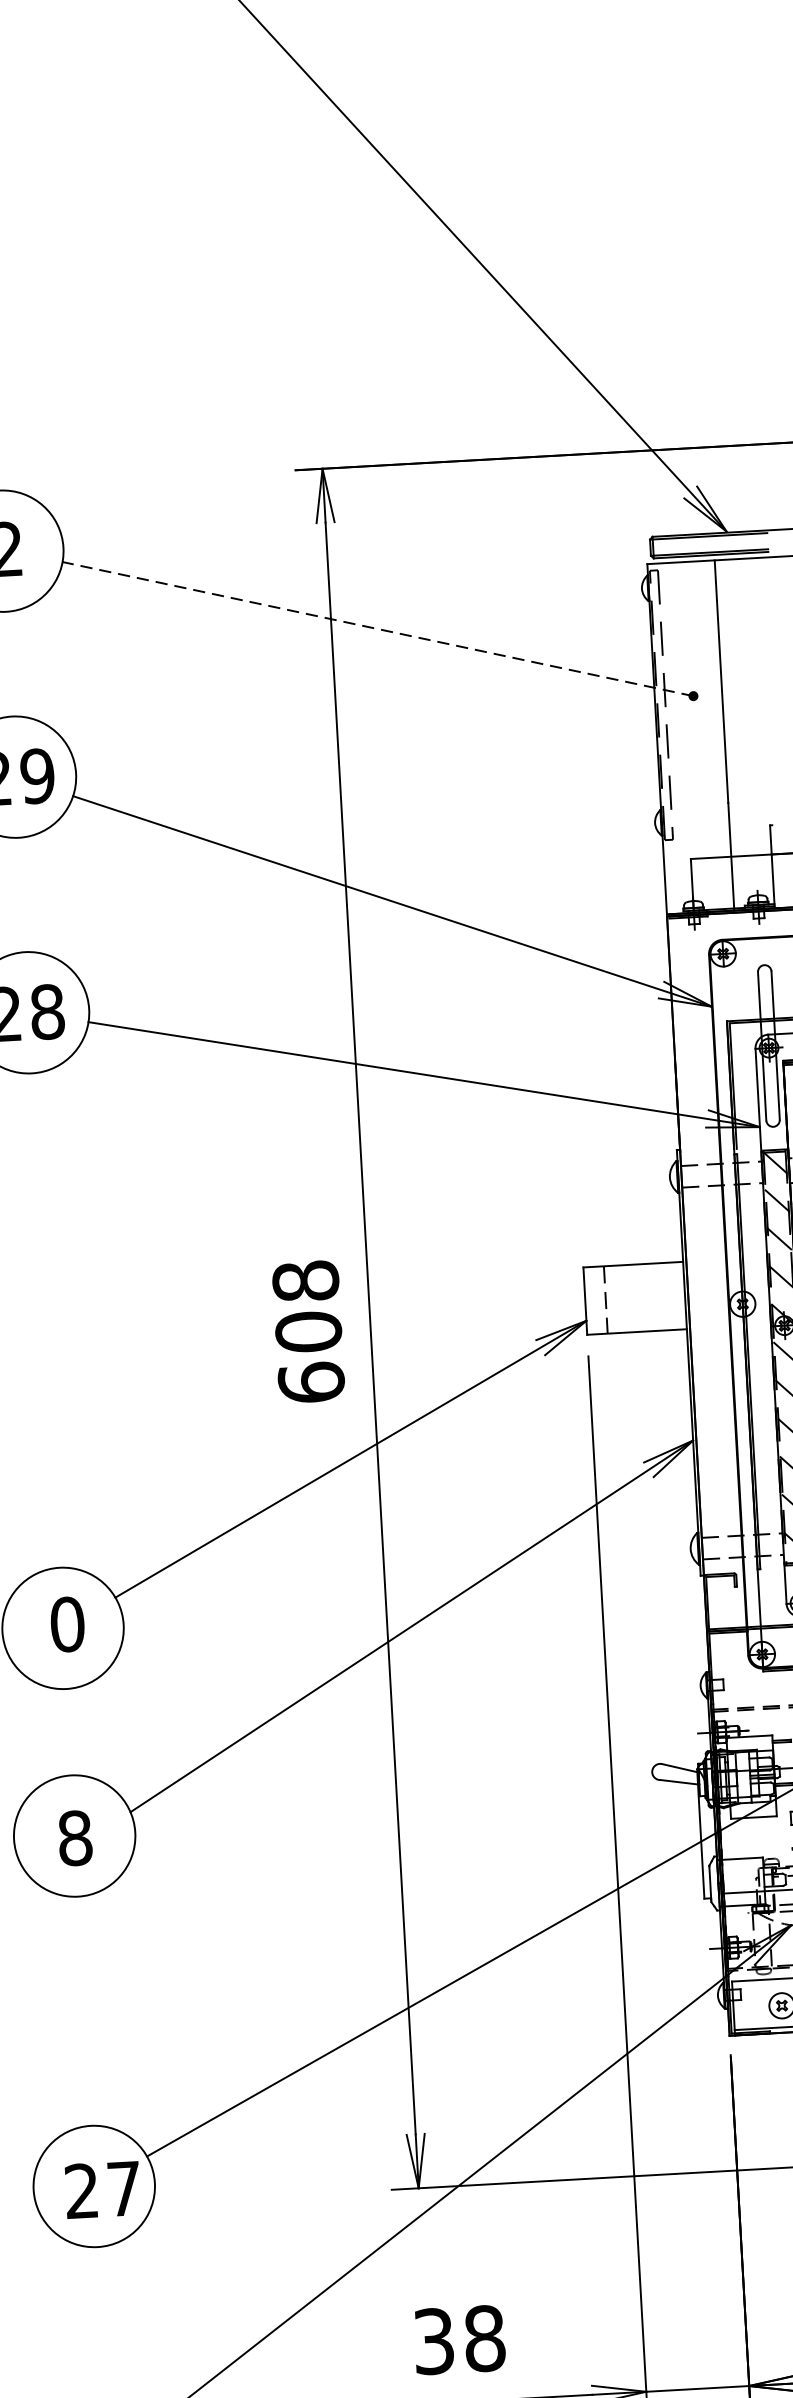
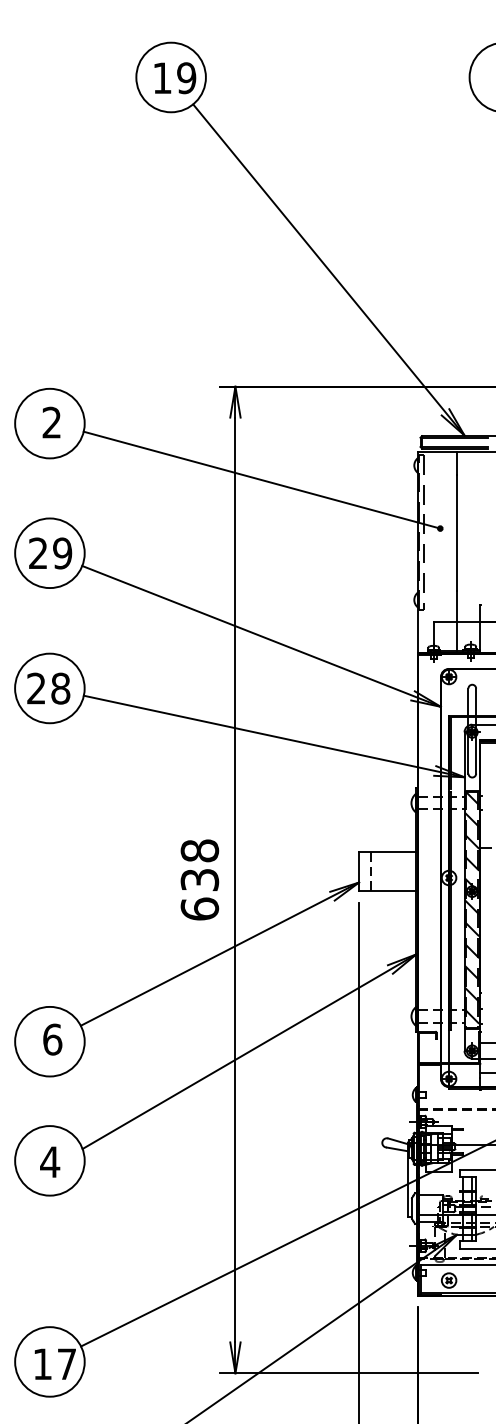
line: (378, 629) -> (262, 480), dashed -> solid
text: (307, 1331) -> (199, 879), 608 -> 638
text: (67, 1624) -> (52, 1039), 0 -> 6
text: (75, 1838) -> (50, 1162), 8 -> 4
text: (81, 2189) -> (42, 1363), 27 -> 17

